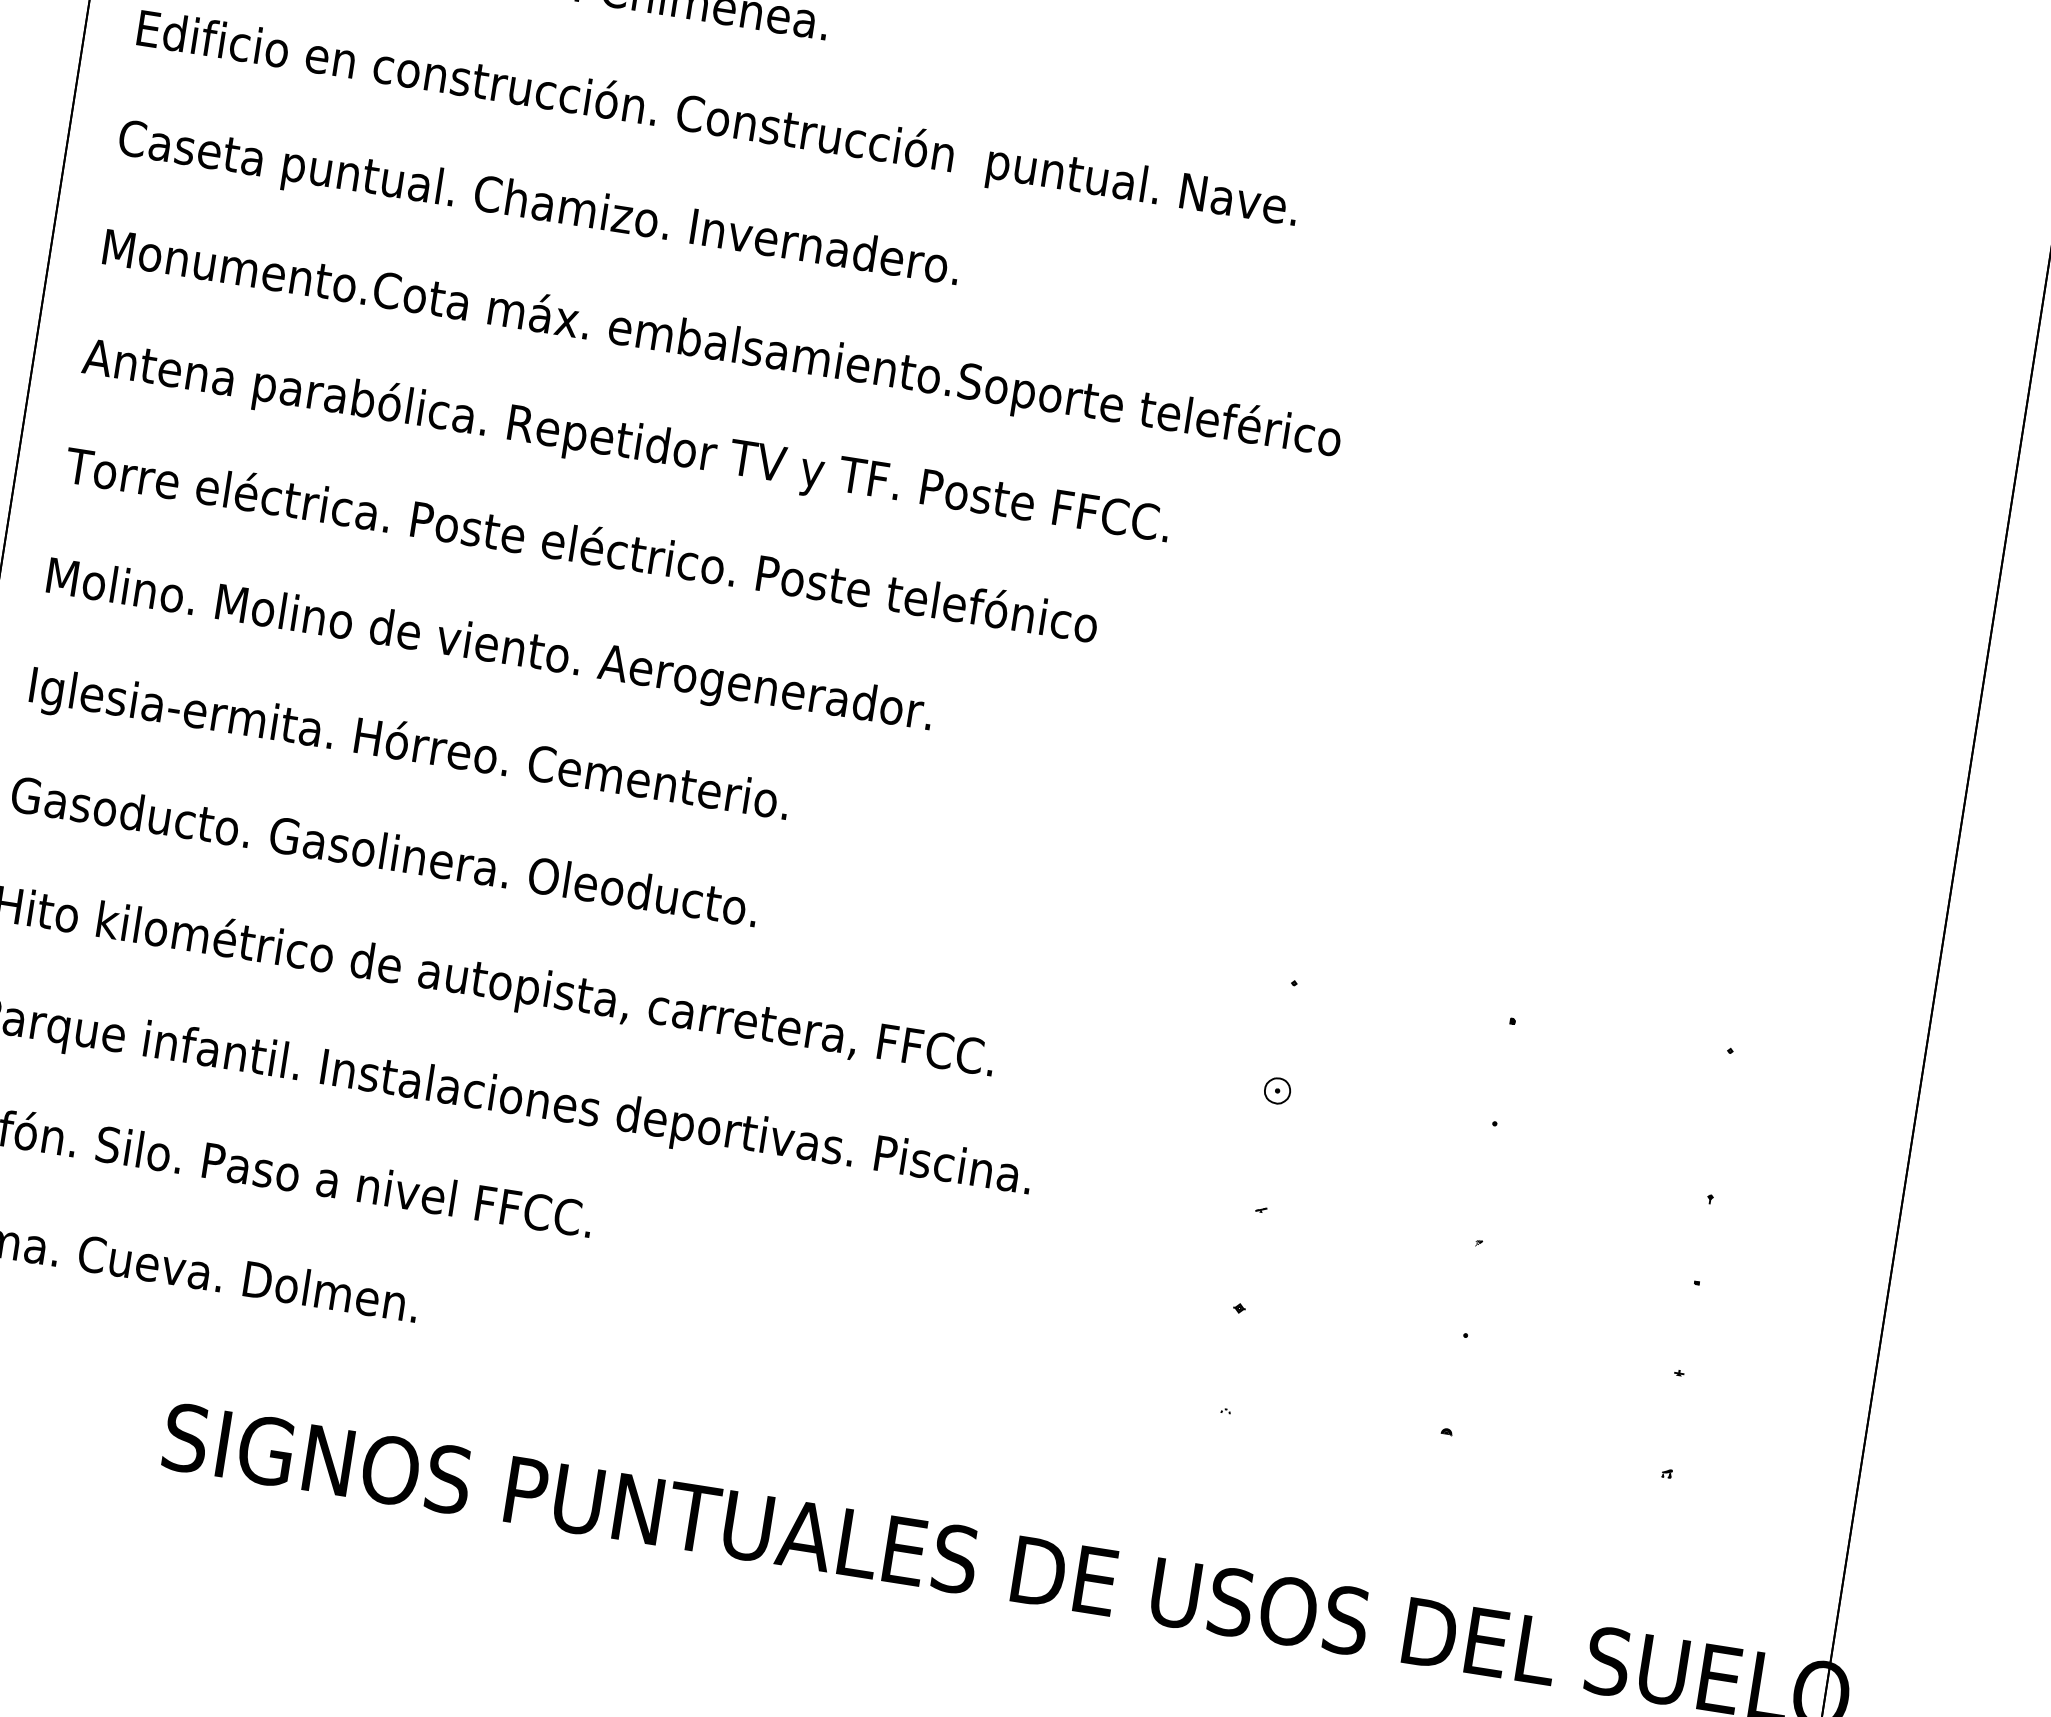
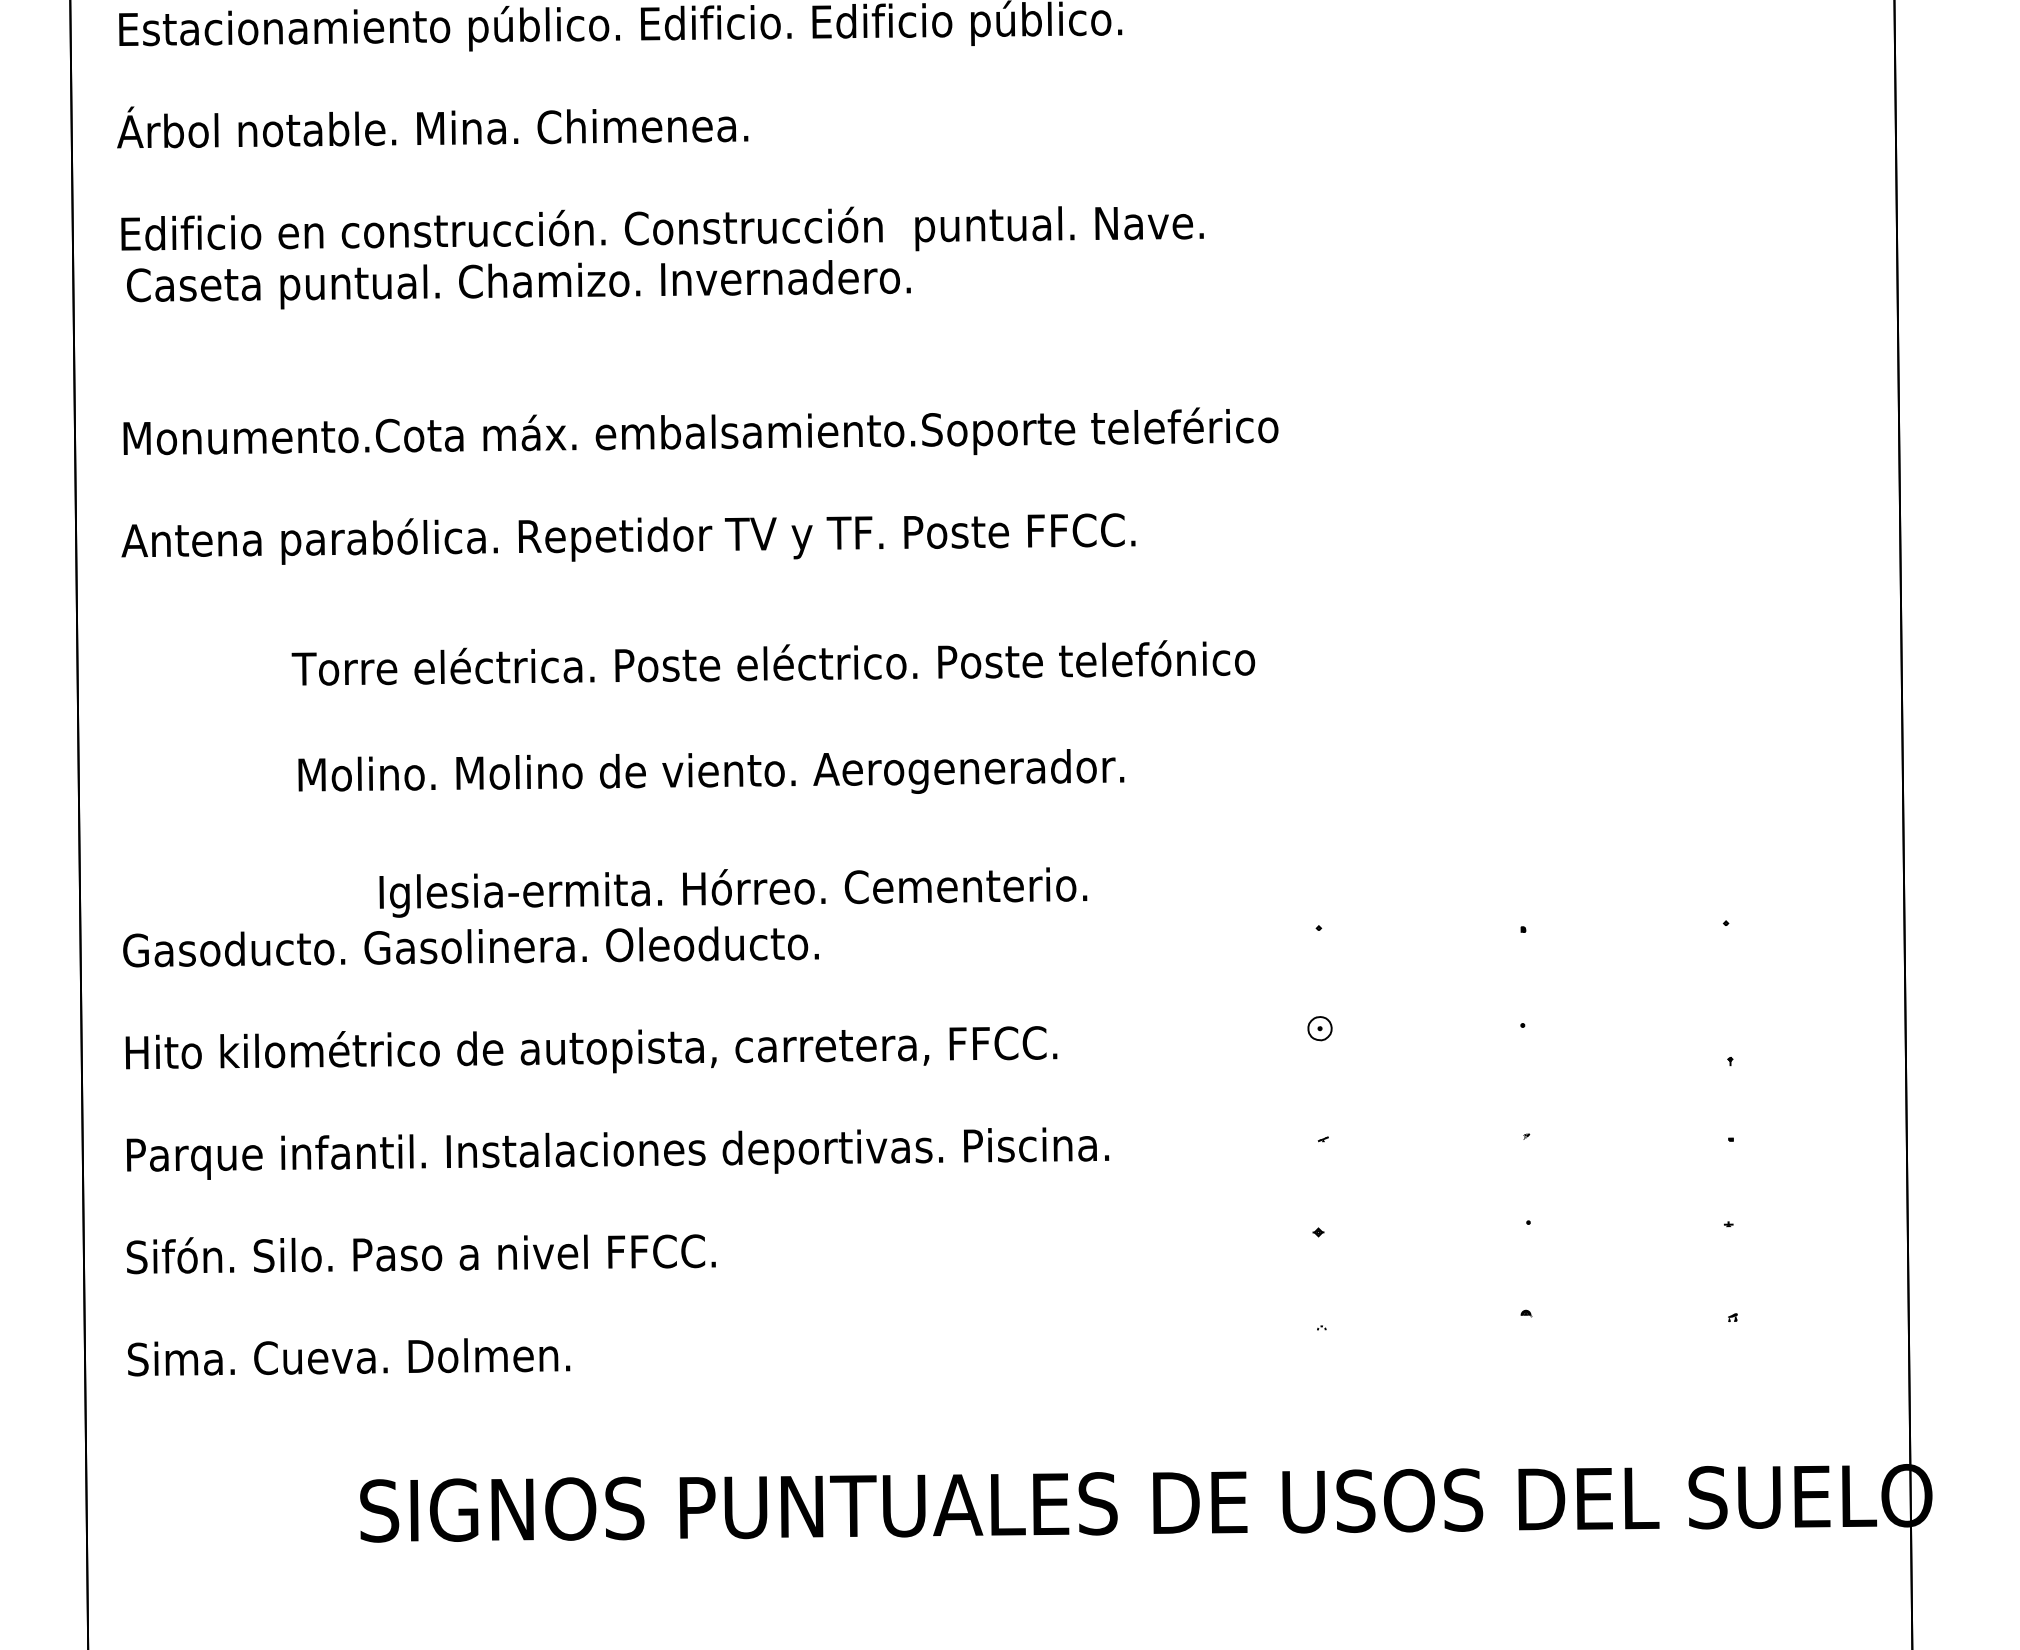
text: (538, 205) -> (518, 284), moved
text: (581, 543) -> (773, 662), moved
text: (490, 644) -> (711, 771), moved
text: (409, 747) -> (733, 892), moved

